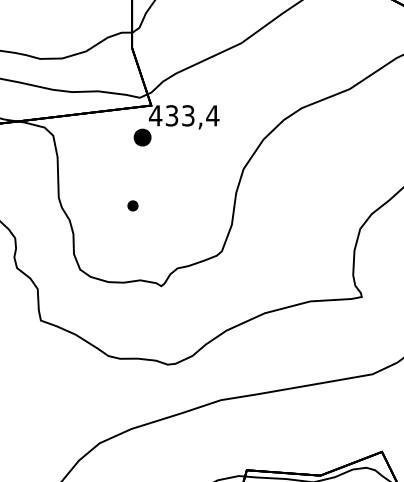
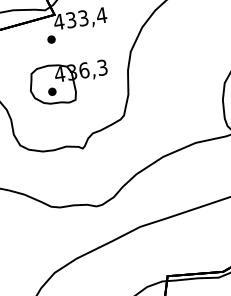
part: (141, 136) -> (50, 39), size x0.62
part: (156, 197) -> (68, 82), added

